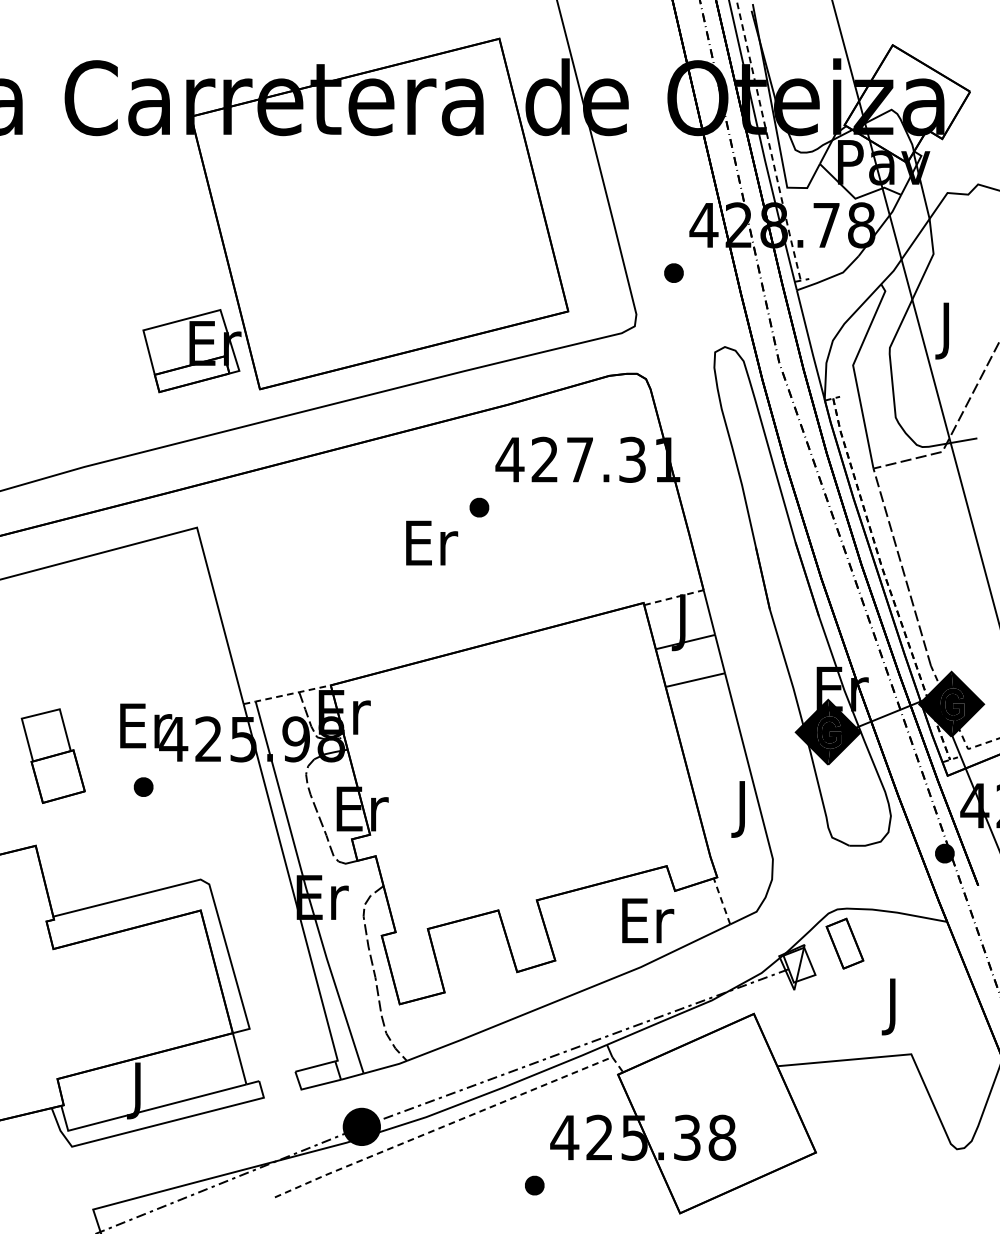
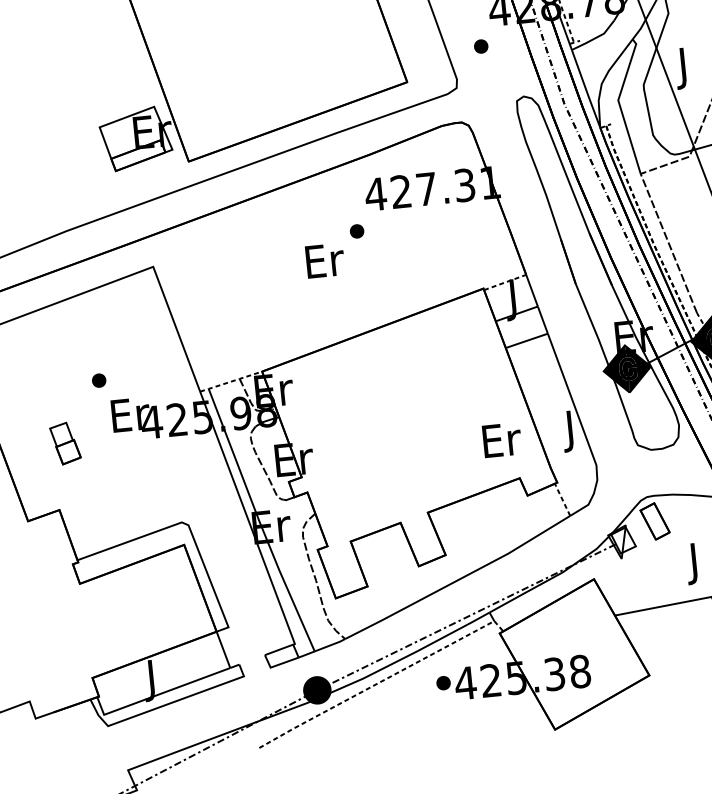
part: (52, 755) -> (64, 443), size x0.6
part: (143, 786) -> (98, 380), moved
text: (648, 920) -> (502, 439), moved
part: (534, 1185) -> (443, 683), moved

